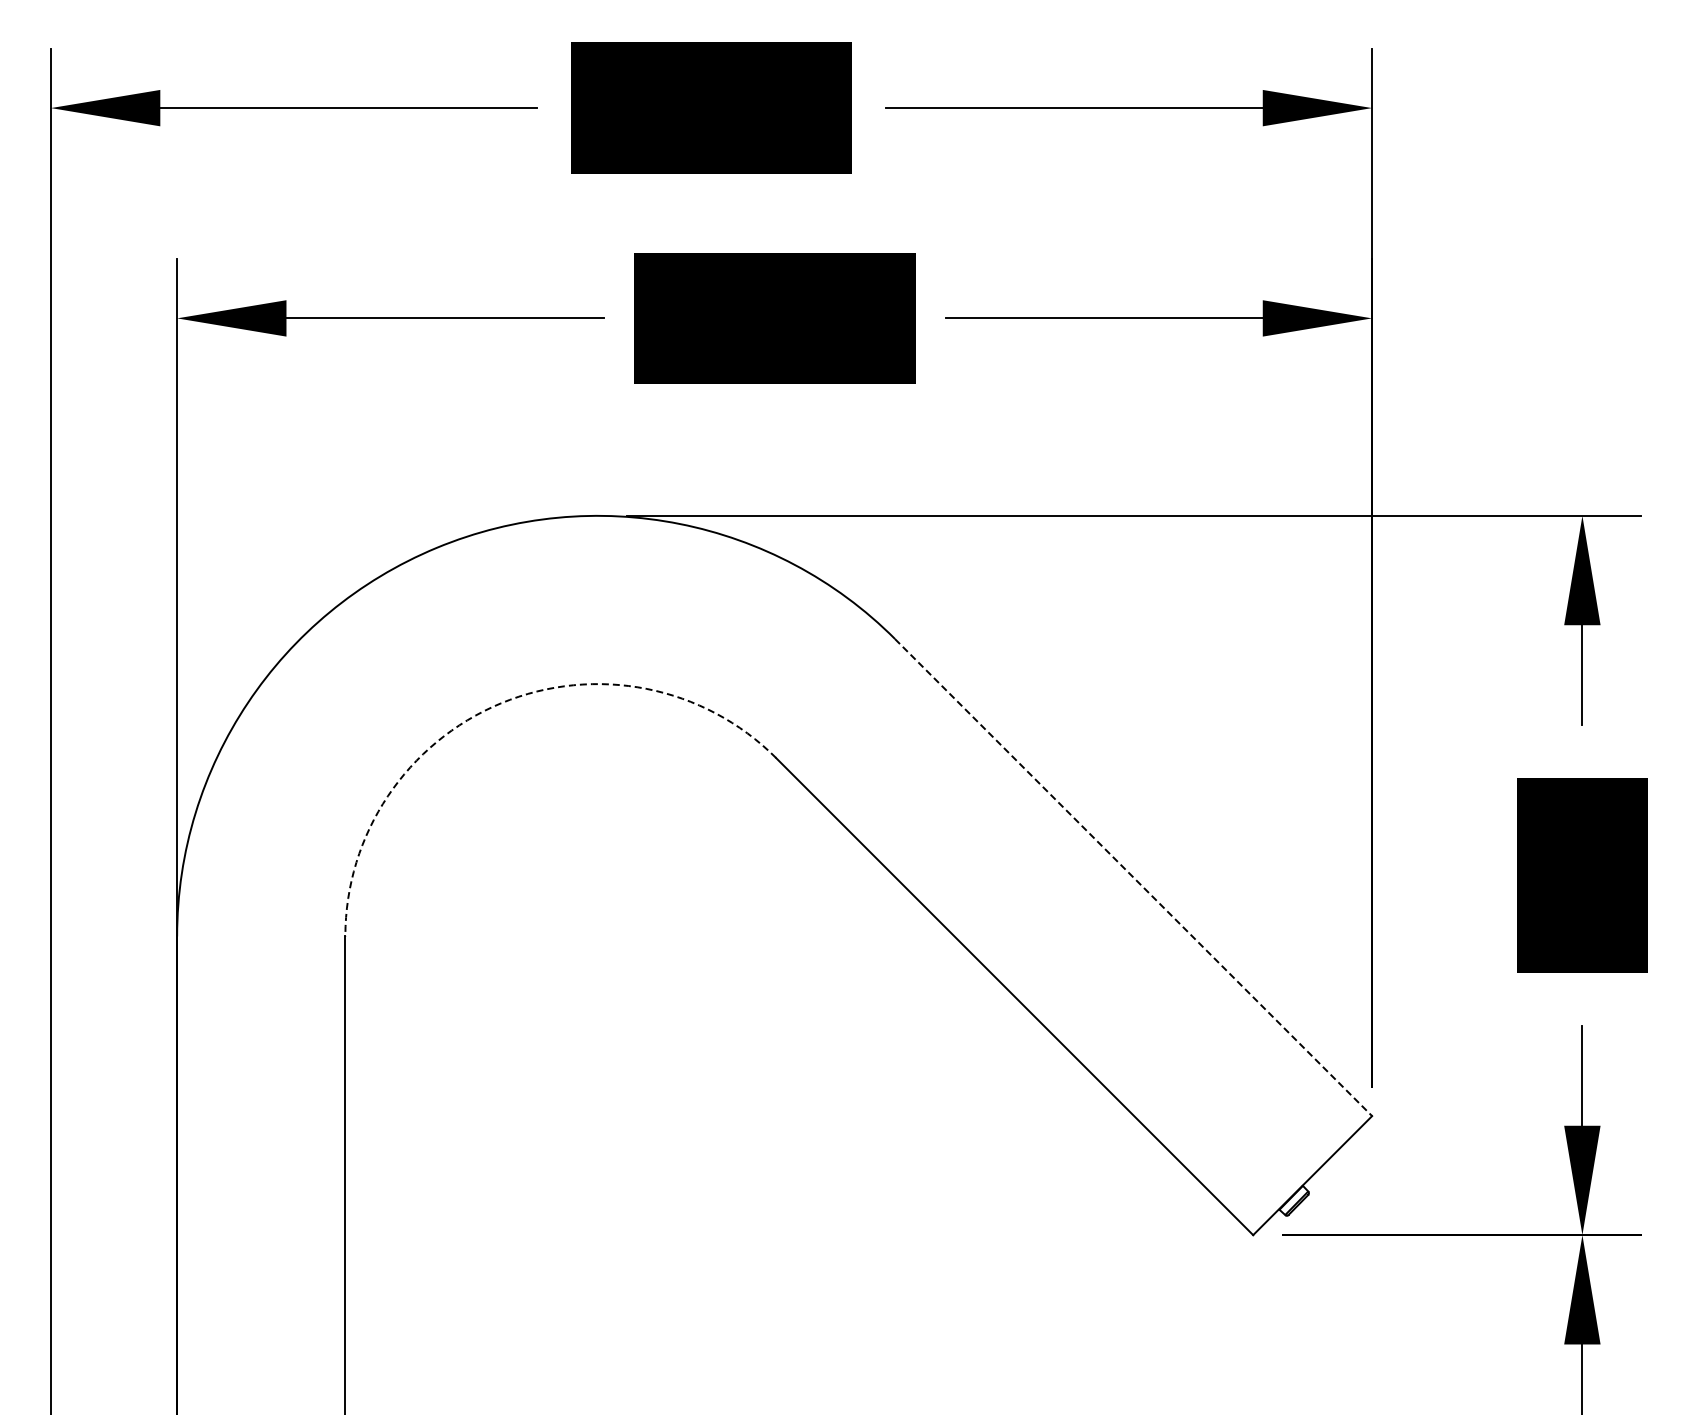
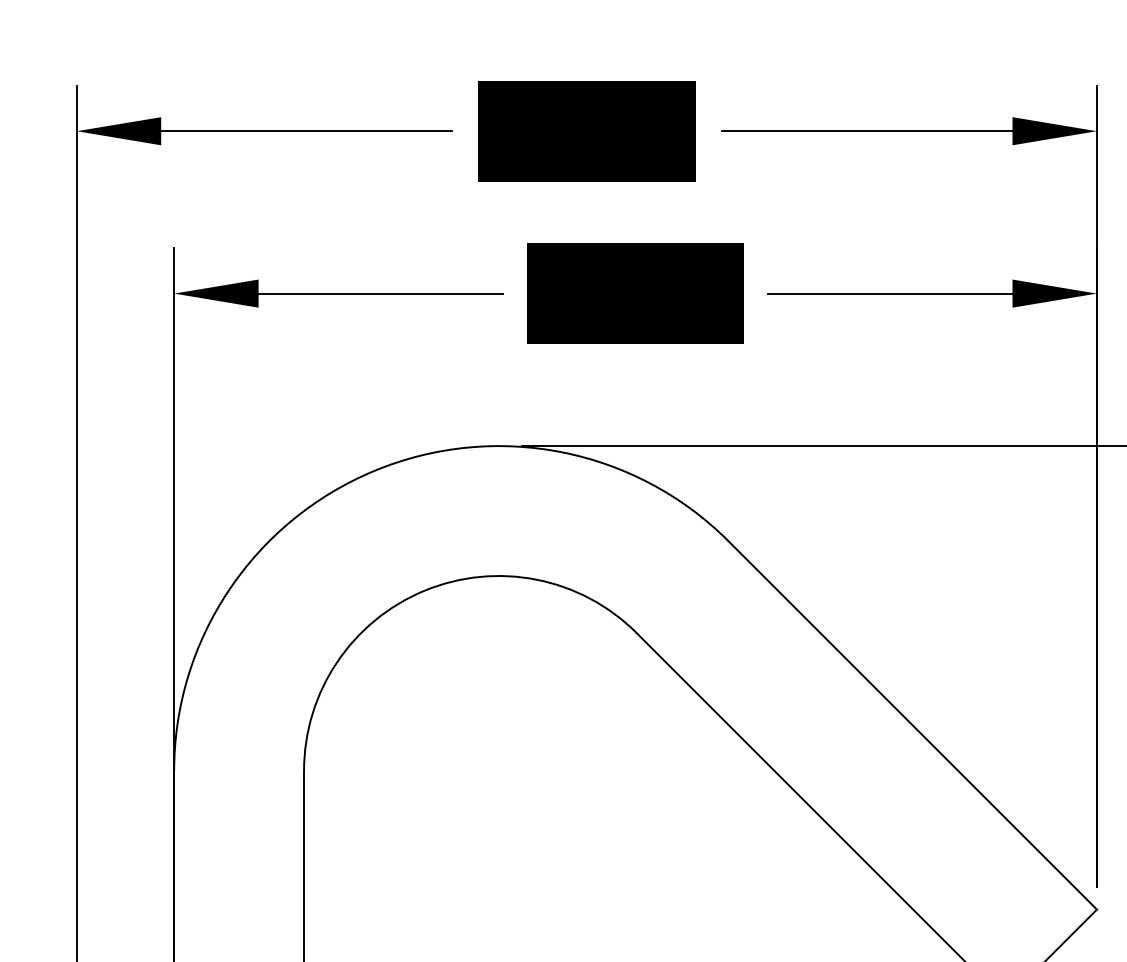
arc: (501, 703) -> (424, 590), dashed -> solid
line: (1133, 877) -> (912, 725), dashed -> solid

